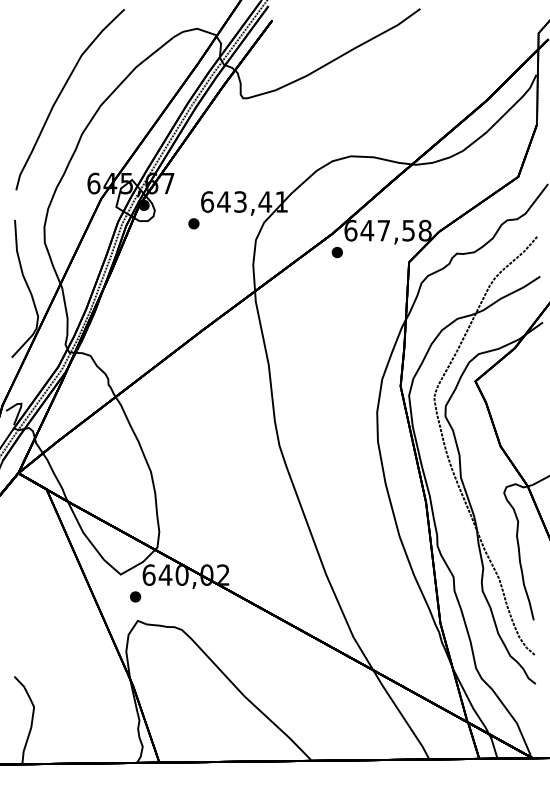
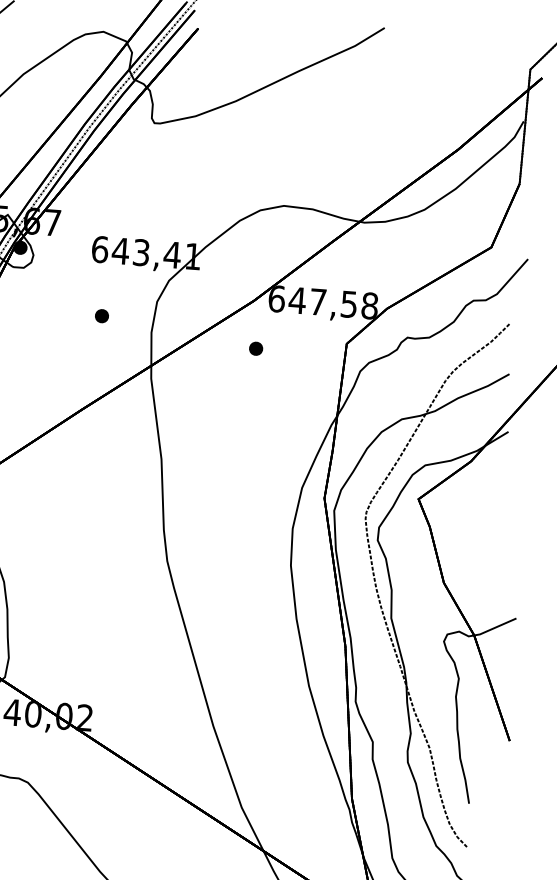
part: (193, 223) -> (101, 315), moved
part: (336, 252) -> (255, 348), moved

